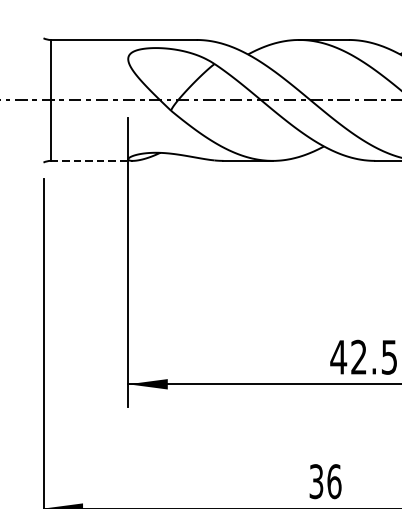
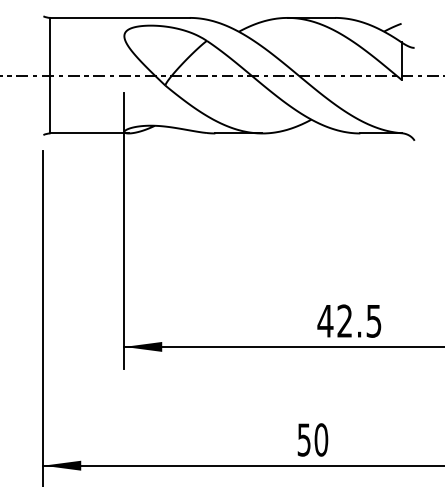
line: (92, 160) -> (90, 133), dashed -> solid
text: (326, 481) -> (313, 439), 36 -> 50

